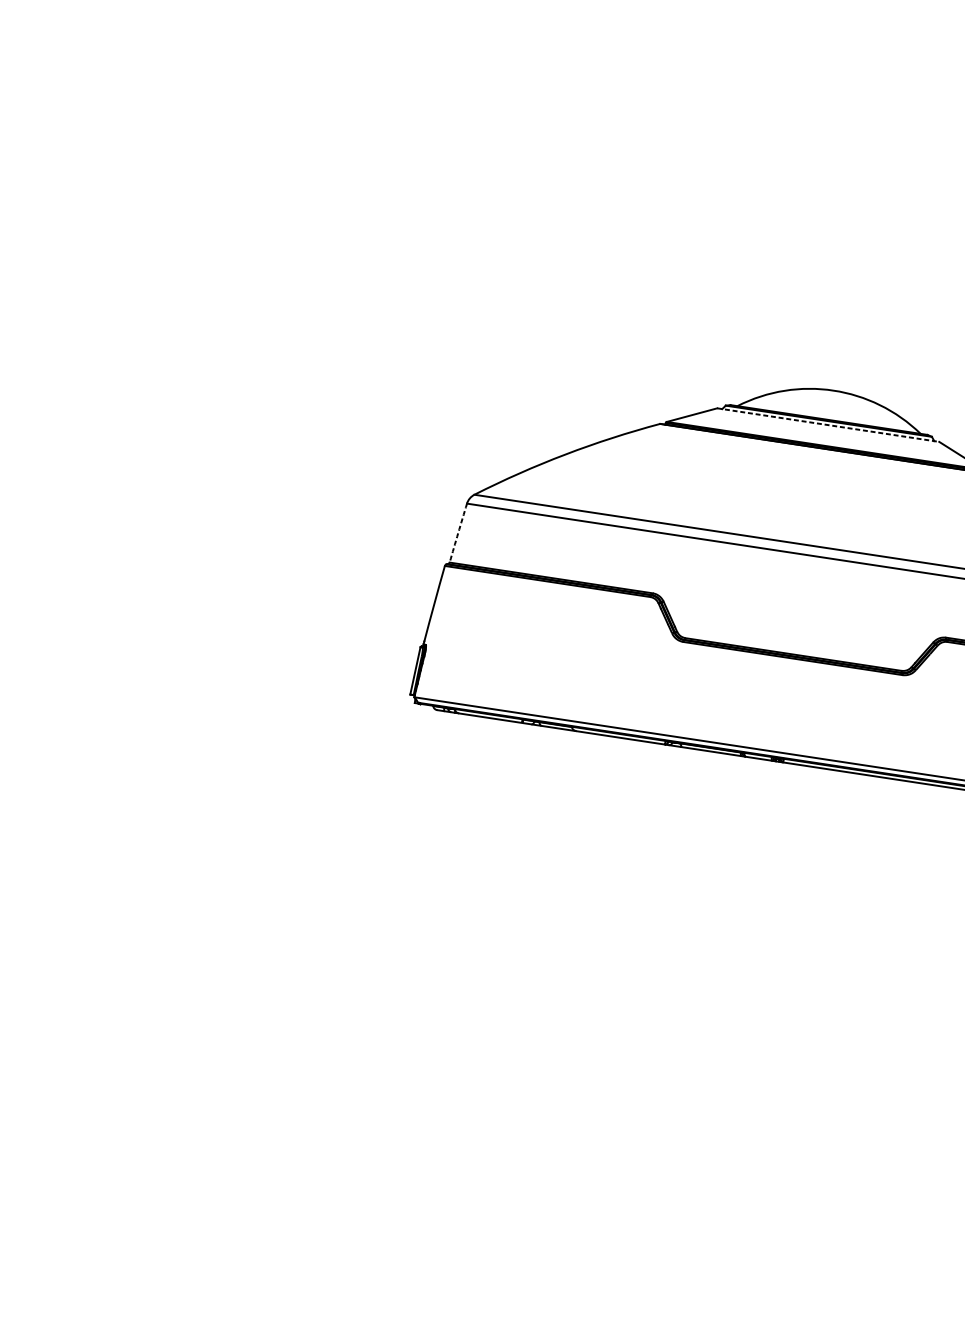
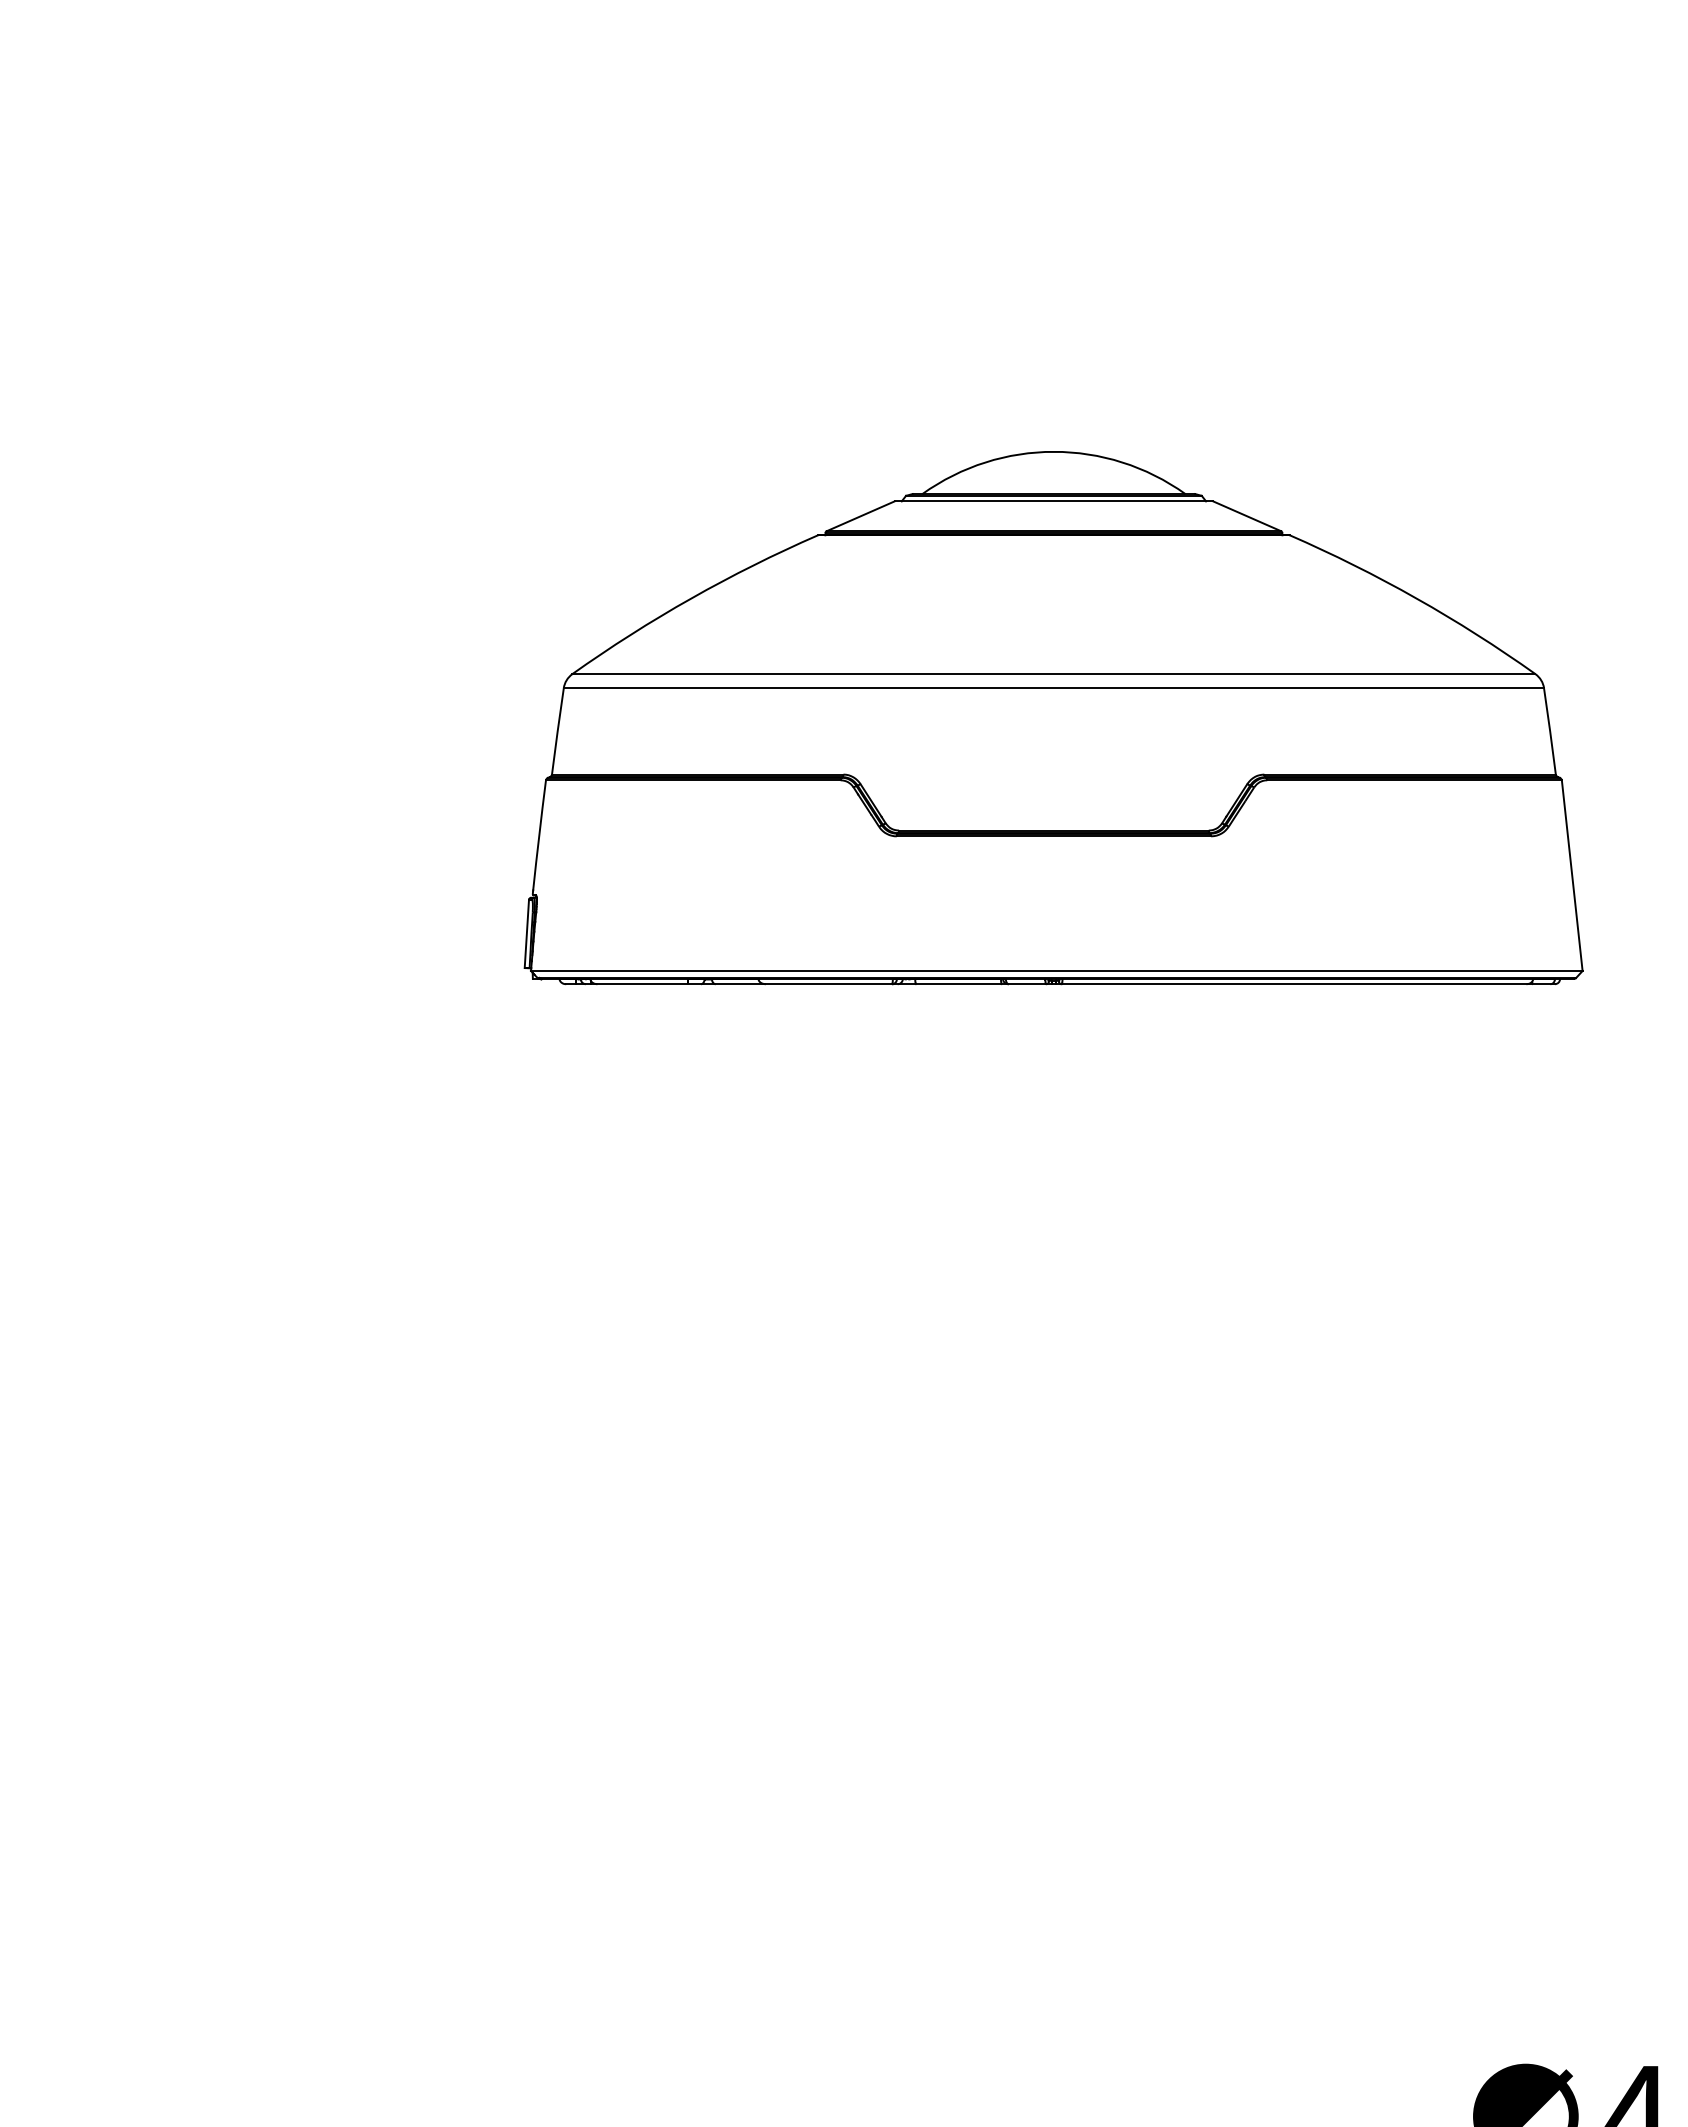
line: (828, 425) -> (1054, 501), dashed -> solid
arc: (458, 533) -> (557, 731), dashed -> solid

